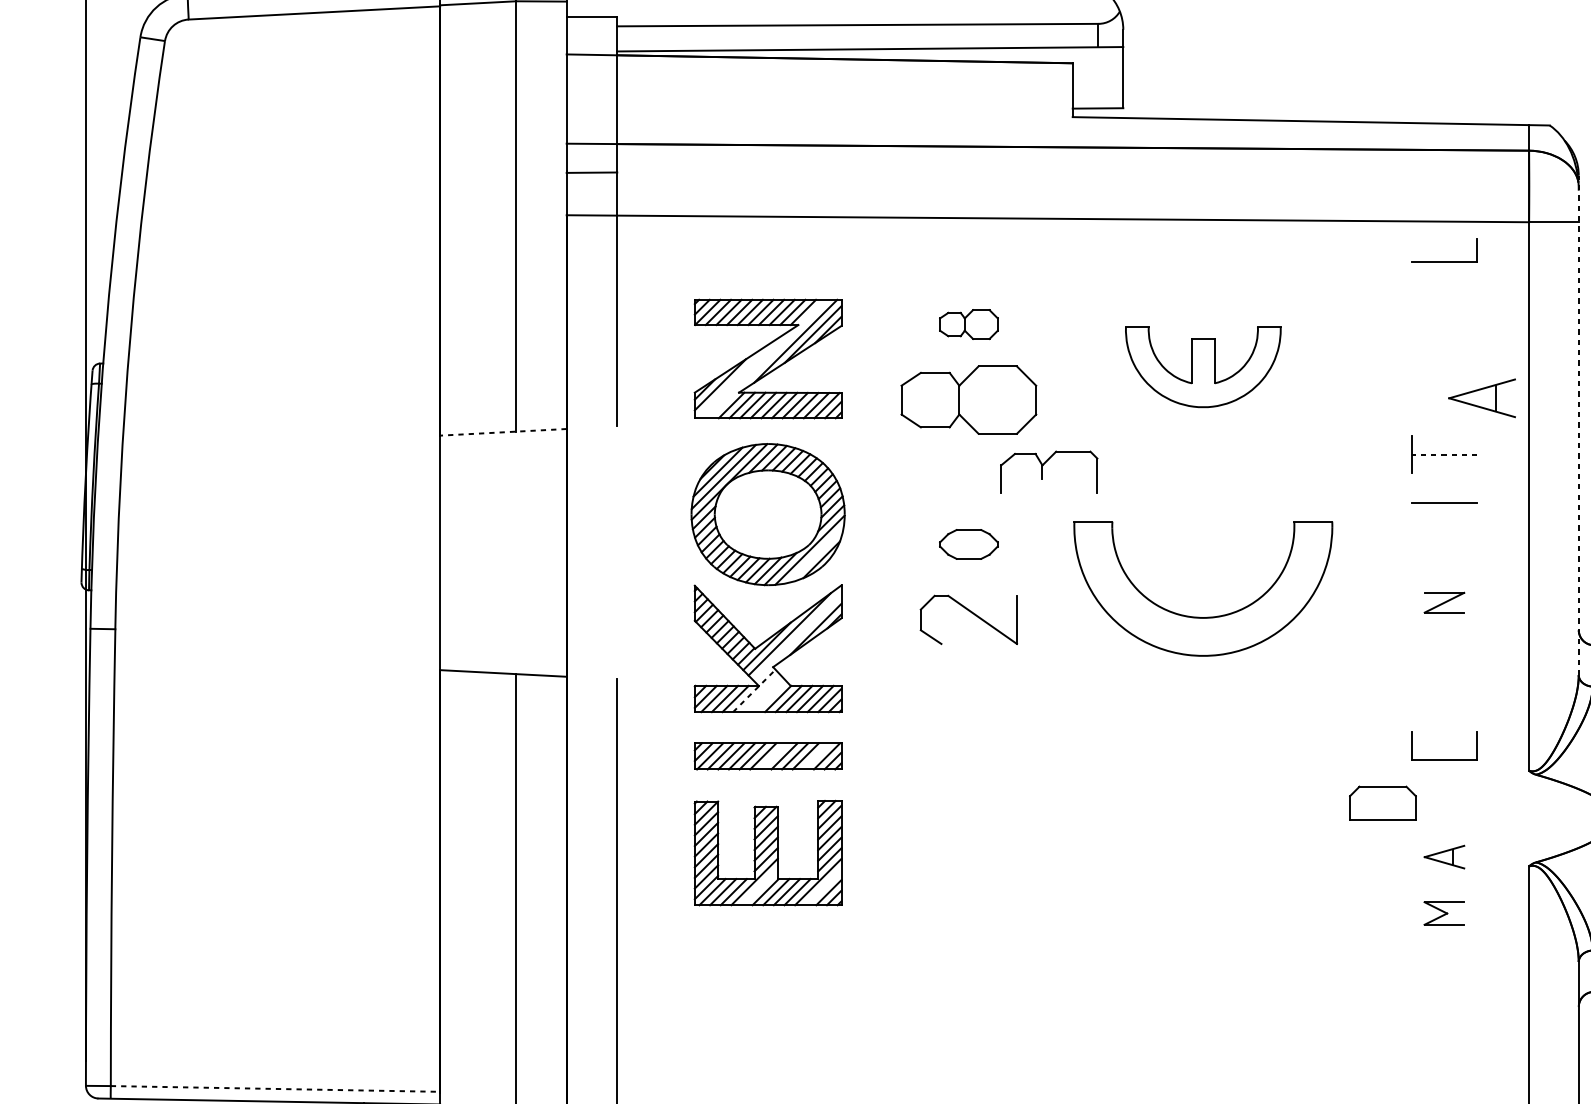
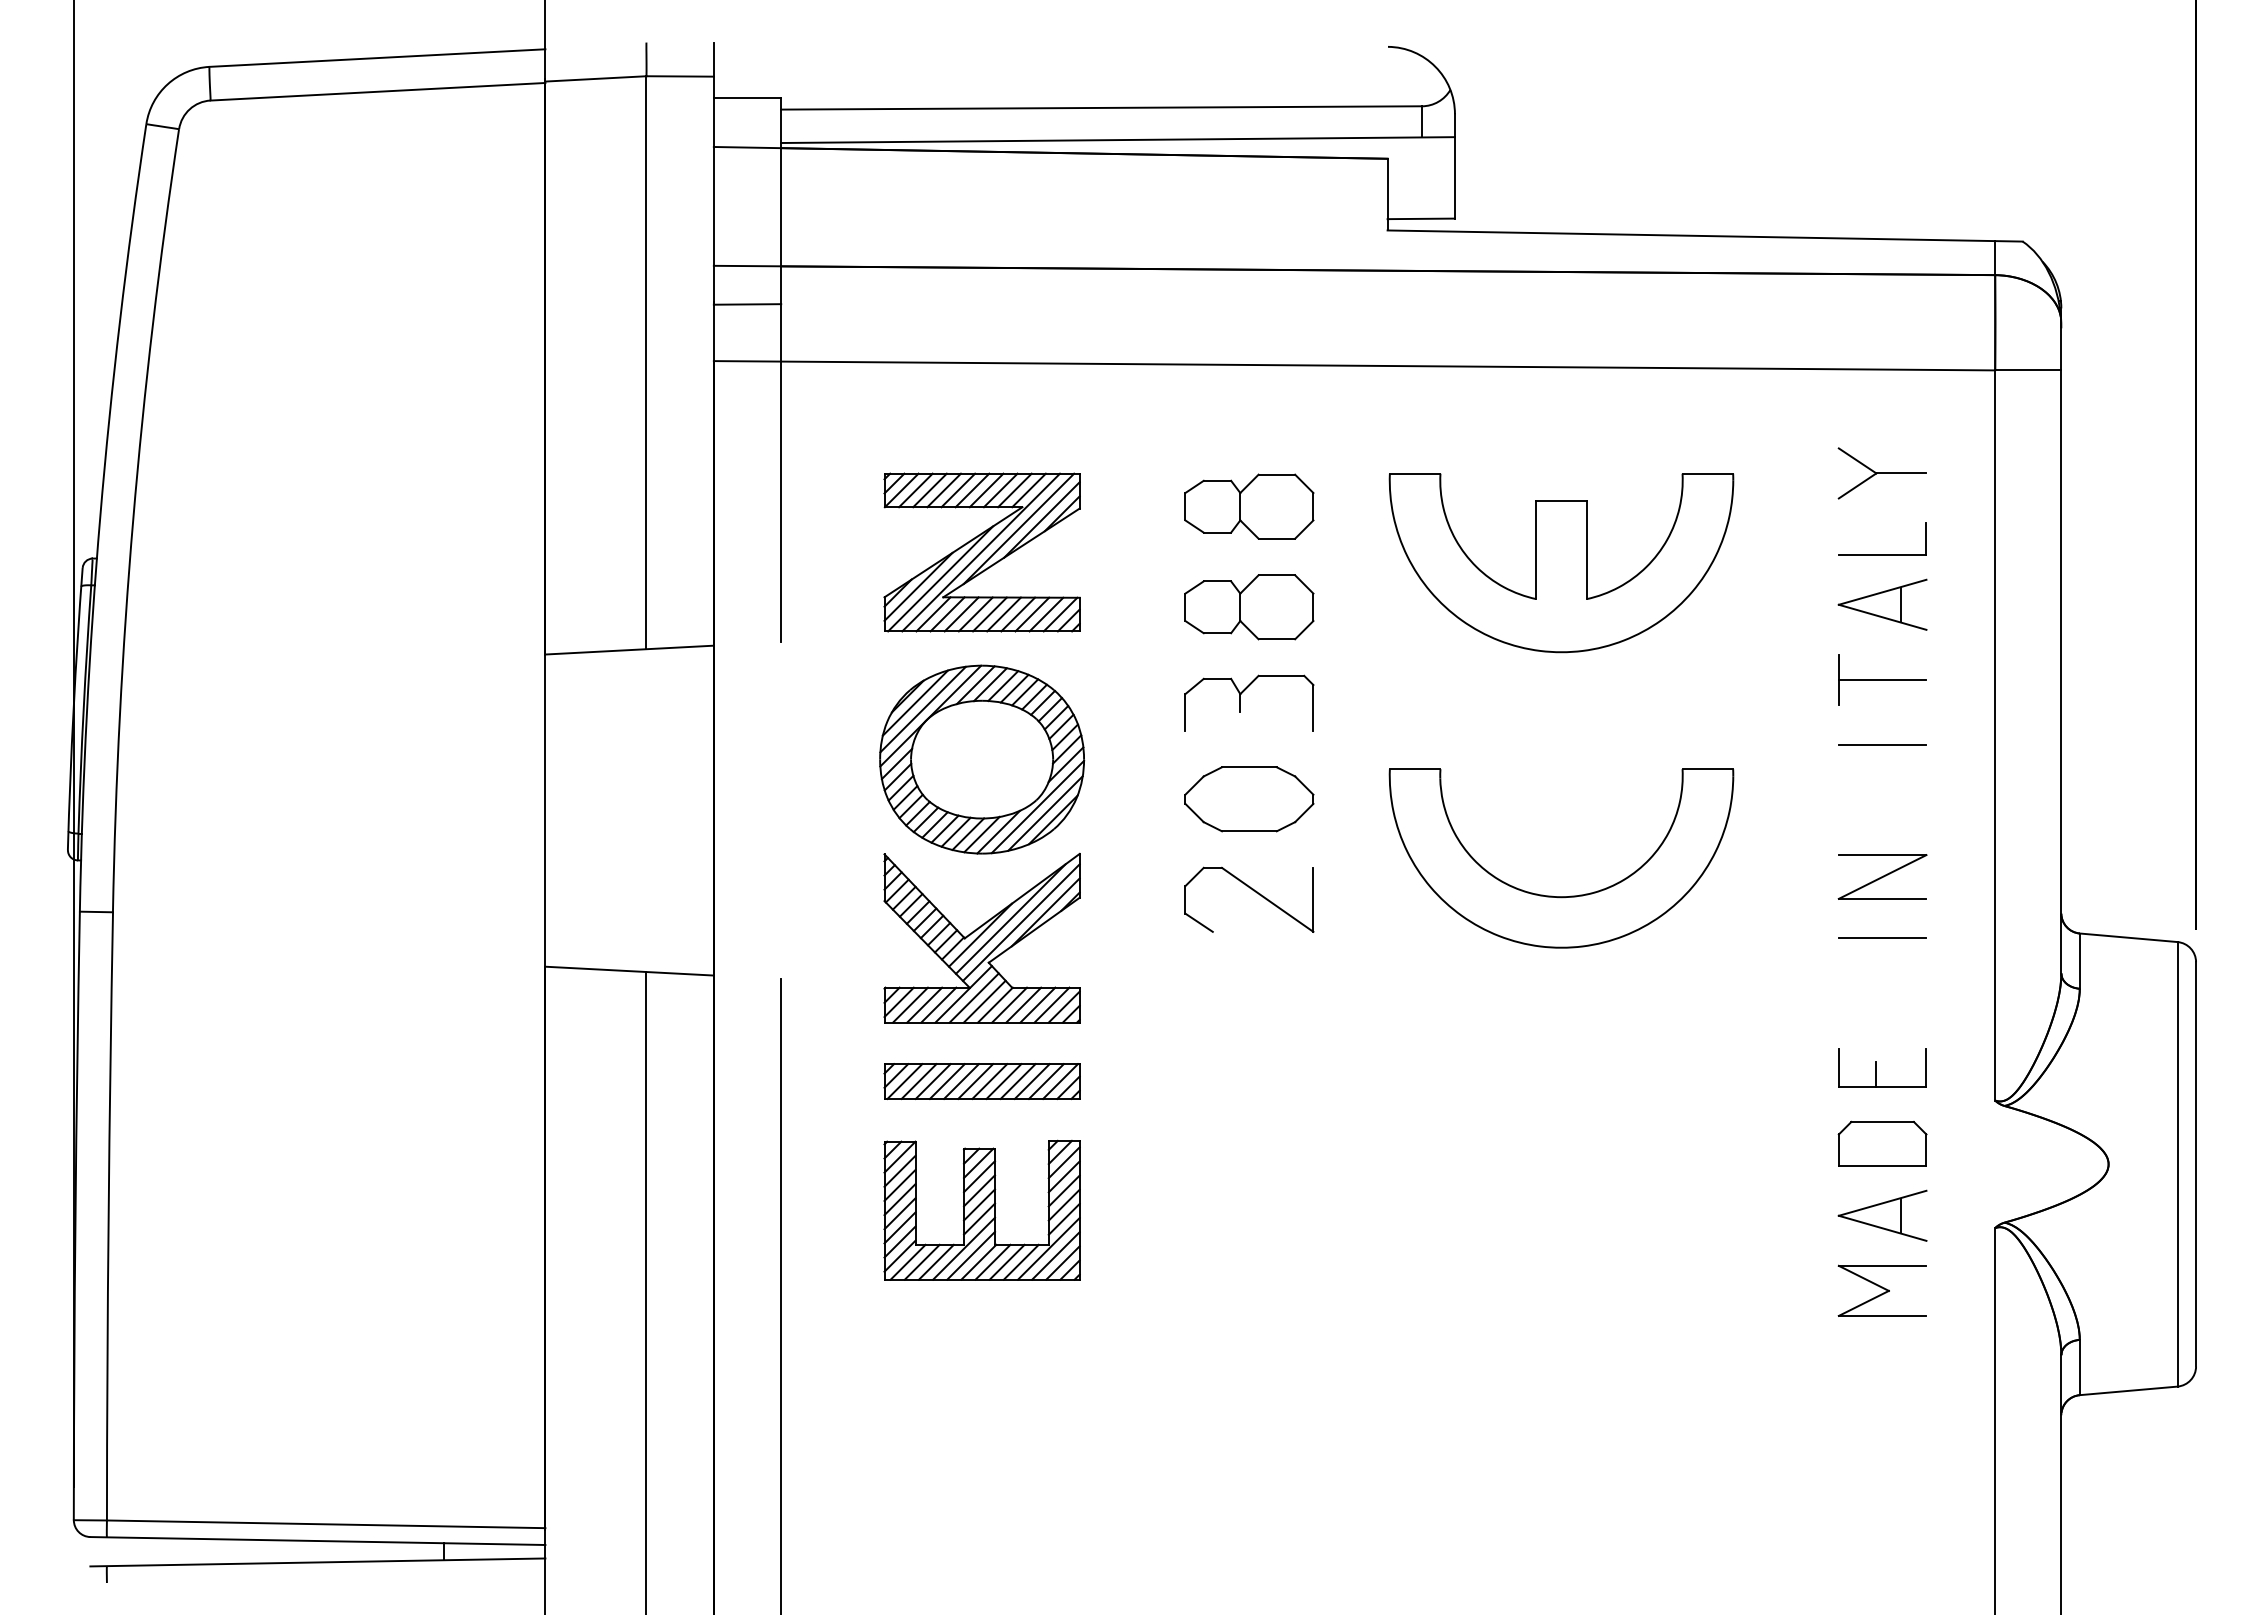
part: (1444, 262) -> (1882, 554), moved
part: (1443, 299) -> (1881, 473), added
part: (968, 324) -> (1249, 506), size x1.67
line: (767, 359) -> (981, 552), added
part: (1203, 367) -> (1561, 563), size x1.67
line: (736, 378) -> (940, 578), added
part: (1481, 398) -> (1882, 604), moved
part: (968, 400) -> (1249, 607), size x0.71
line: (1578, 425) -> (2061, 640), dashed -> solid
line: (503, 432) -> (629, 650), dashed -> solid
line: (1444, 454) -> (1882, 679), dashed -> solid
part: (1042, 471) -> (1240, 702), moved
part: (968, 544) -> (1249, 799), size x1.67
line: (815, 555) -> (1045, 813), added
part: (1444, 602) -> (1882, 876), size x1.67
line: (797, 636) -> (1021, 922), added
line: (1444, 648) -> (1882, 938), added
line: (754, 691) -> (963, 994), dashed -> solid
line: (761, 693) -> (973, 997), added
line: (769, 696) -> (984, 1001), added
line: (1439, 750) -> (1876, 1073), added
line: (773, 756) -> (989, 1081), added
line: (815, 756) -> (1045, 1081), added
part: (1382, 802) -> (1882, 1143), moved
part: (1444, 856) -> (1882, 1215), size x1.67
line: (760, 887) -> (971, 1255), added
line: (823, 887) -> (1055, 1255), added
part: (1443, 913) -> (1881, 1290), size x1.67
line: (275, 1089) -> (326, 1524), dashed -> solid

